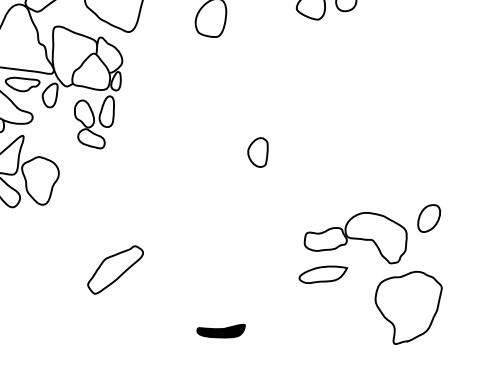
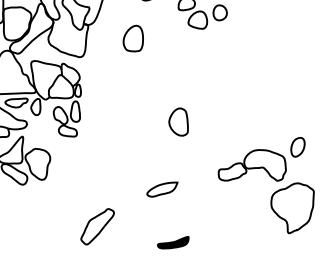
part: (258, 151) -> (178, 121), size x1.43
part: (115, 269) -> (97, 226), moved
part: (323, 274) -> (162, 189), moved

